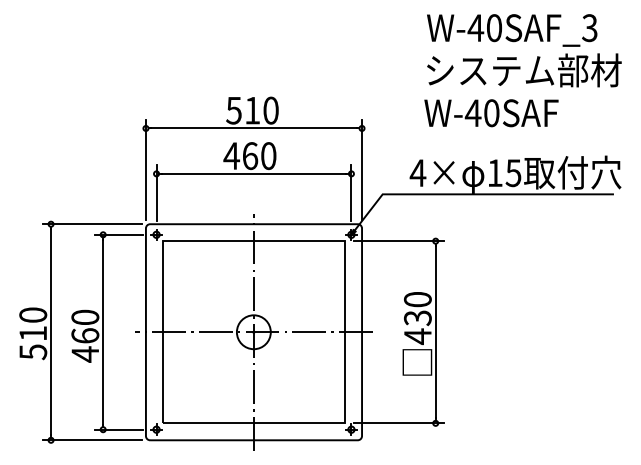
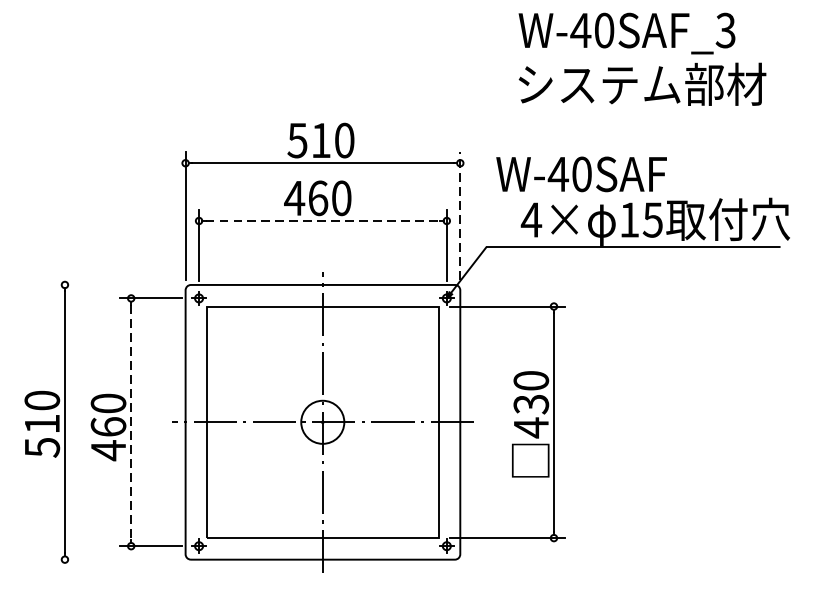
text: (524, 50) -> (642, 59), moved
text: (491, 113) -> (581, 174), moved
line: (362, 169) -> (460, 215), solid -> dashed
line: (254, 173) -> (323, 220), solid -> dashed
line: (91, 224) -> (116, 285), removed
line: (103, 332) -> (131, 422), solid -> dashed
line: (91, 440) -> (116, 559), removed

